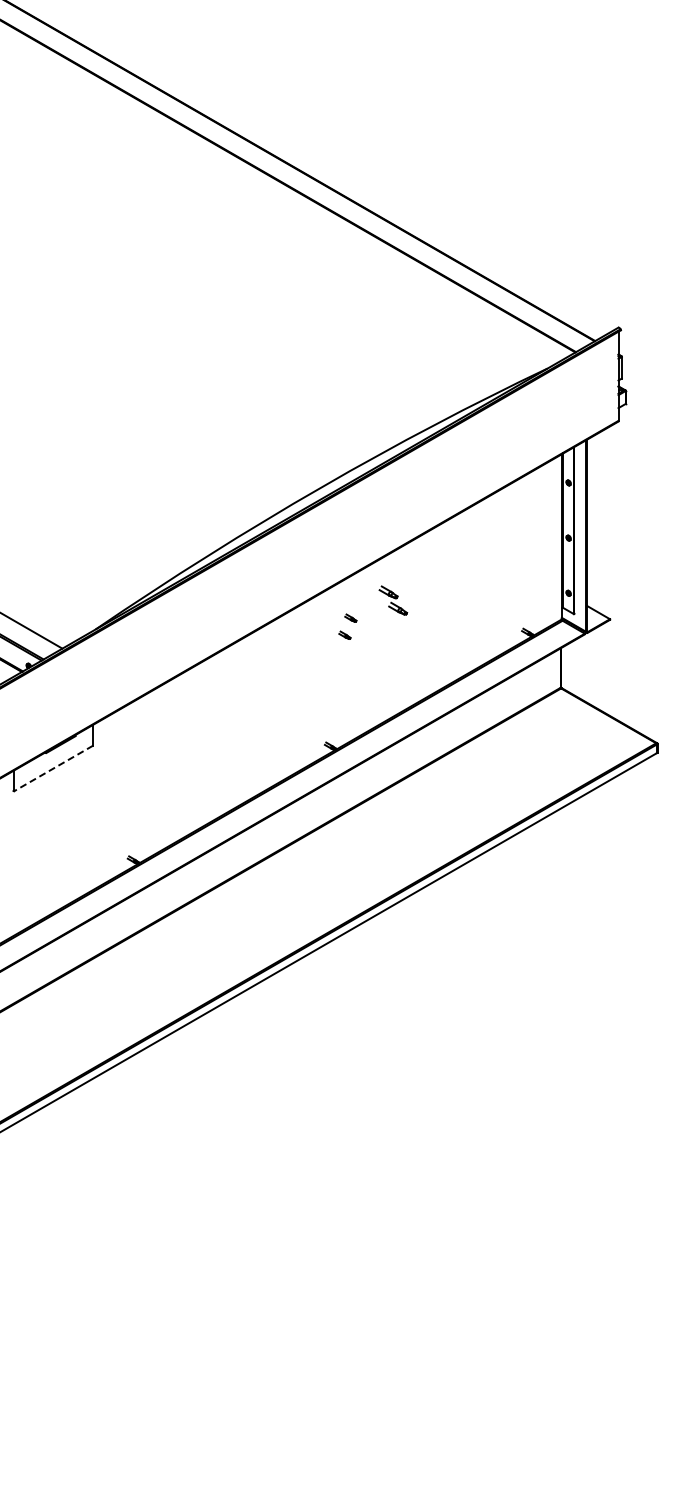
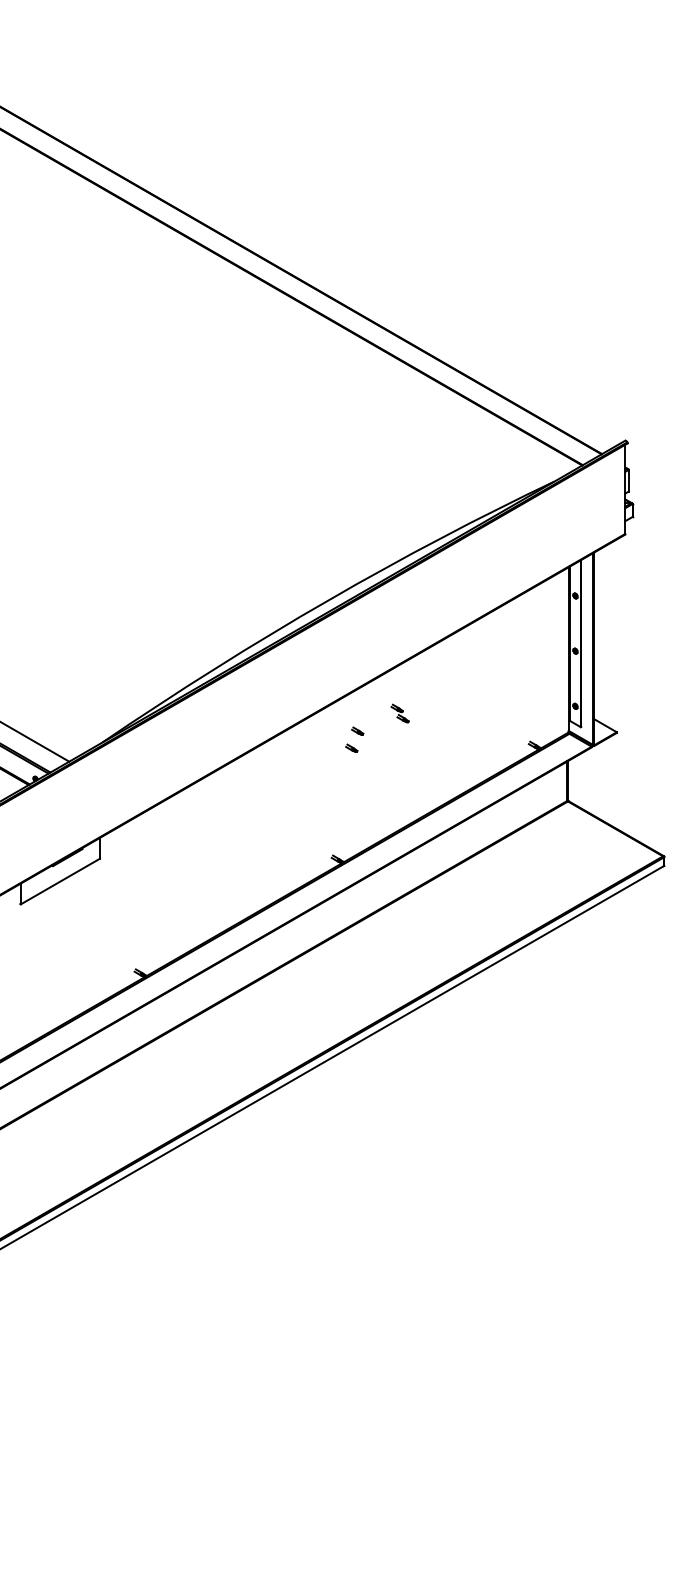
part: (392, 600) -> (399, 713), size x0.62
line: (53, 768) -> (60, 881), dashed -> solid

